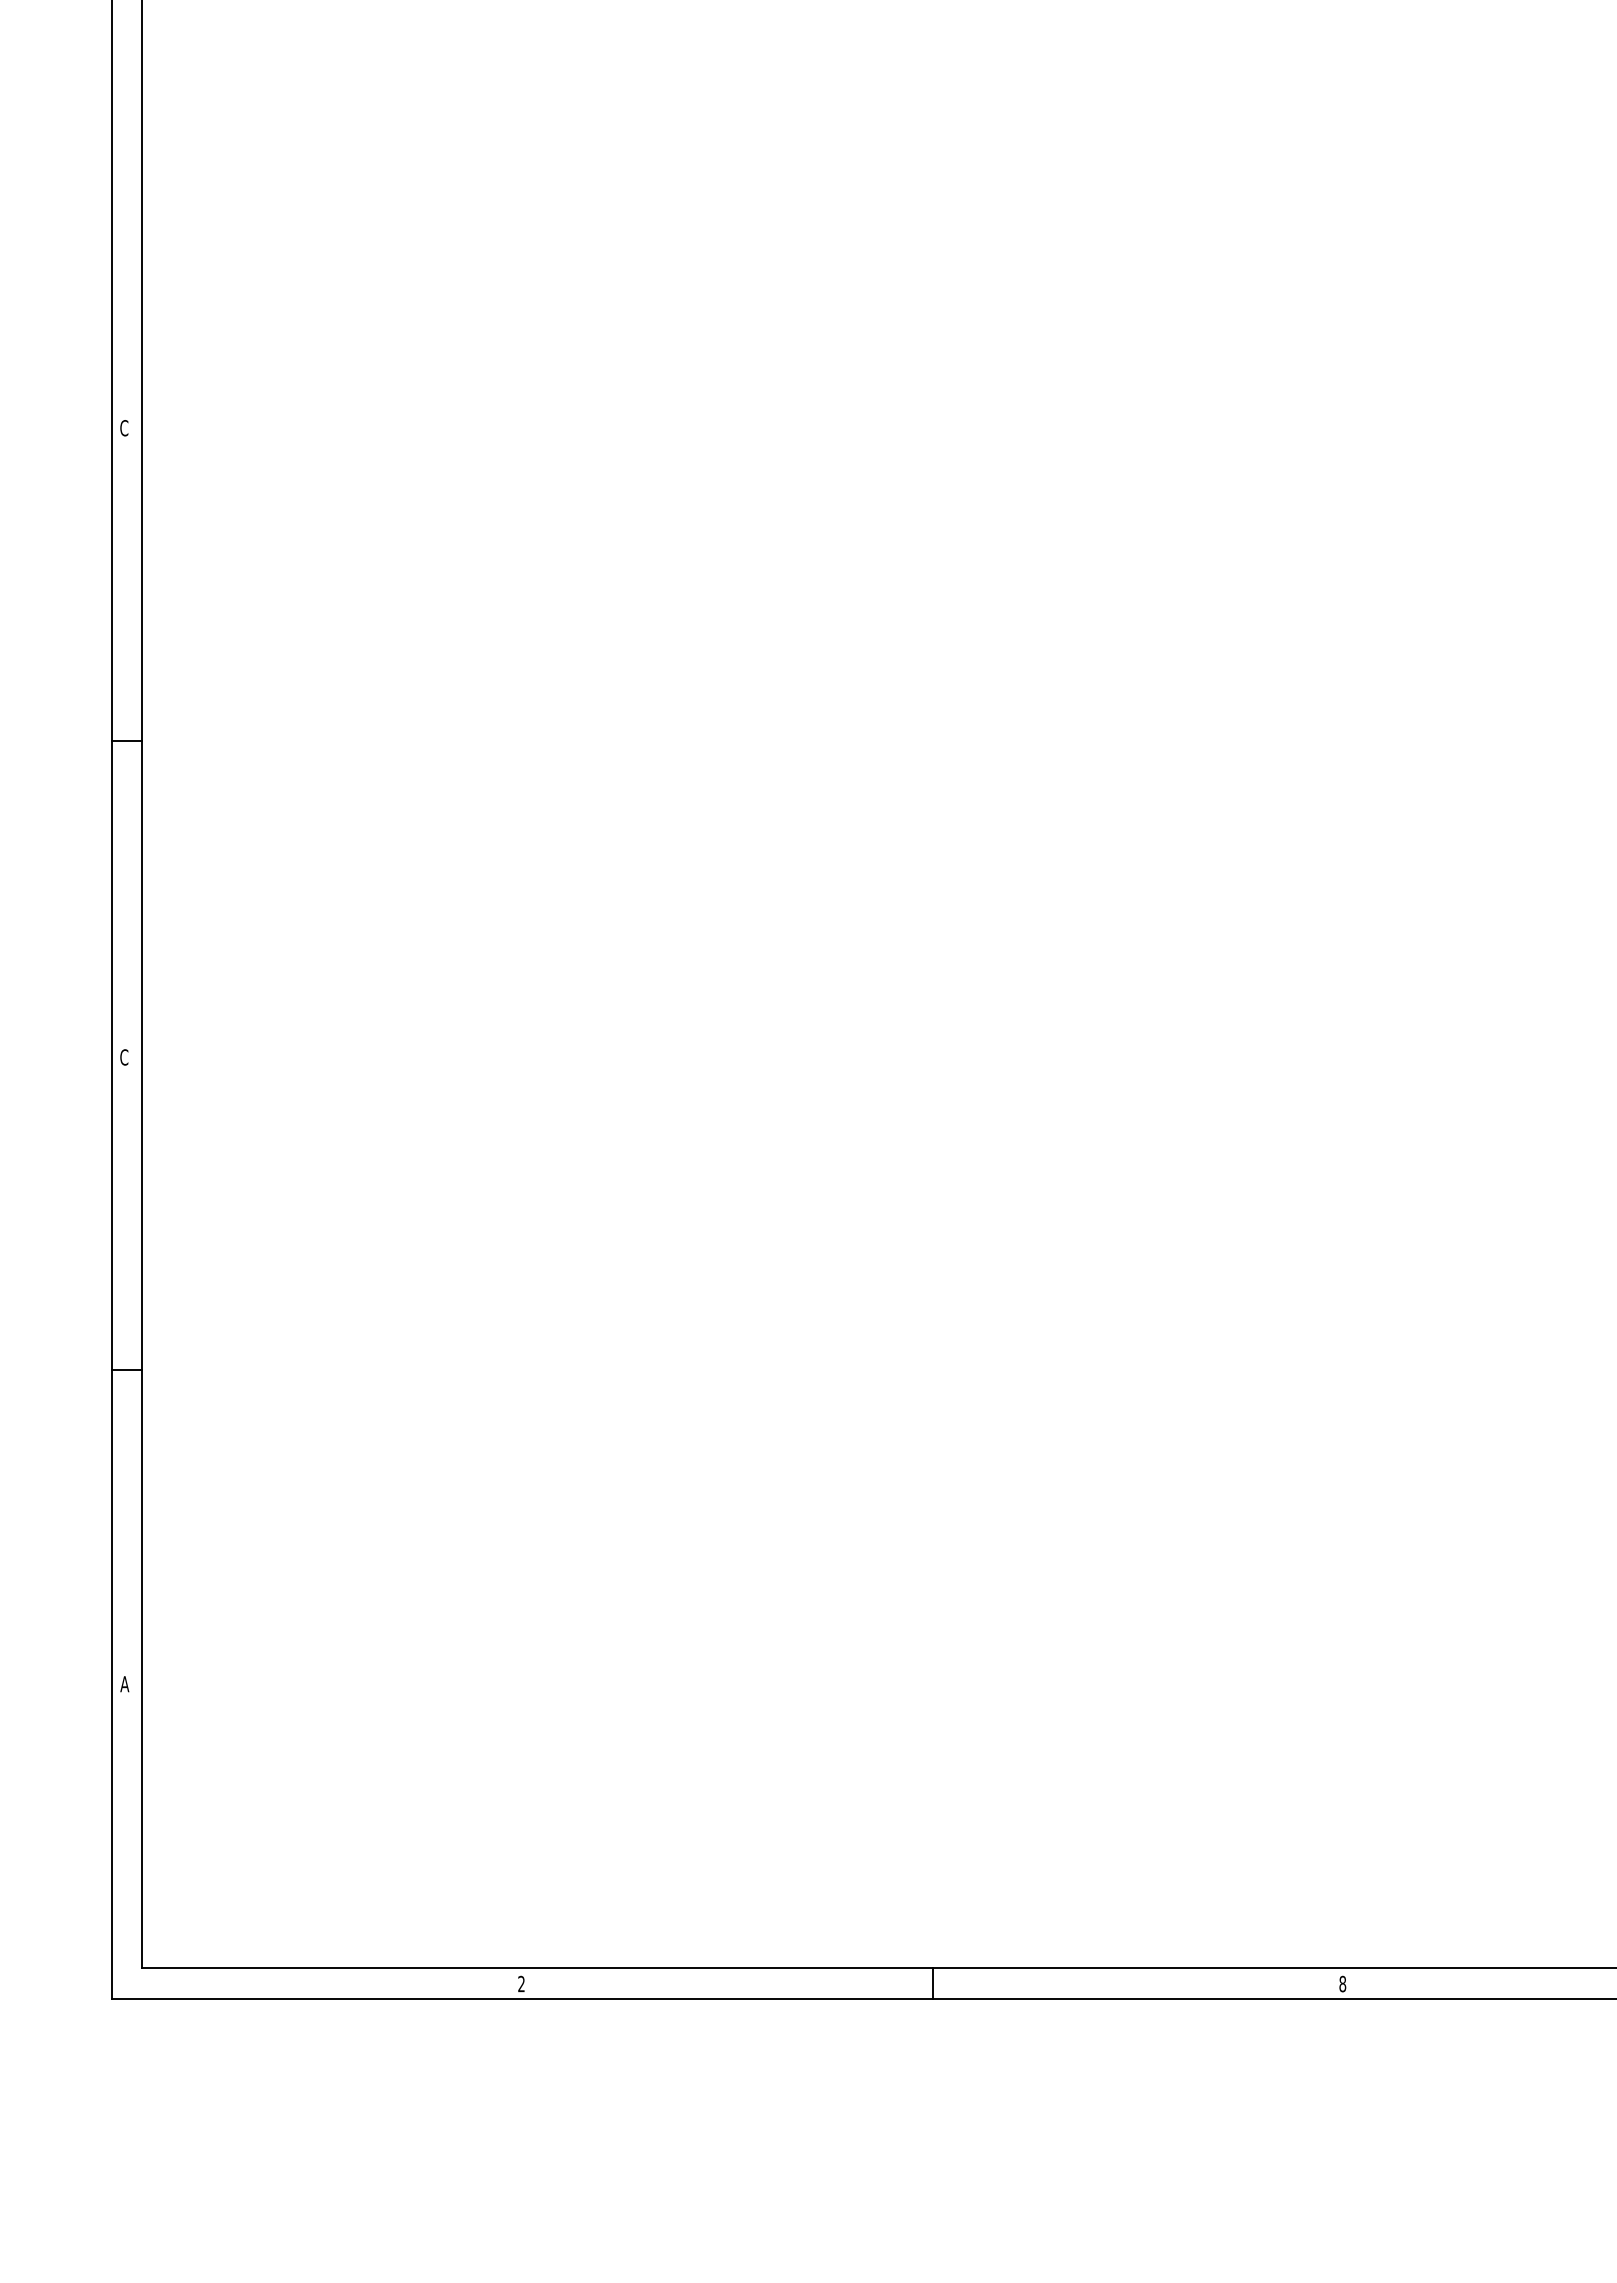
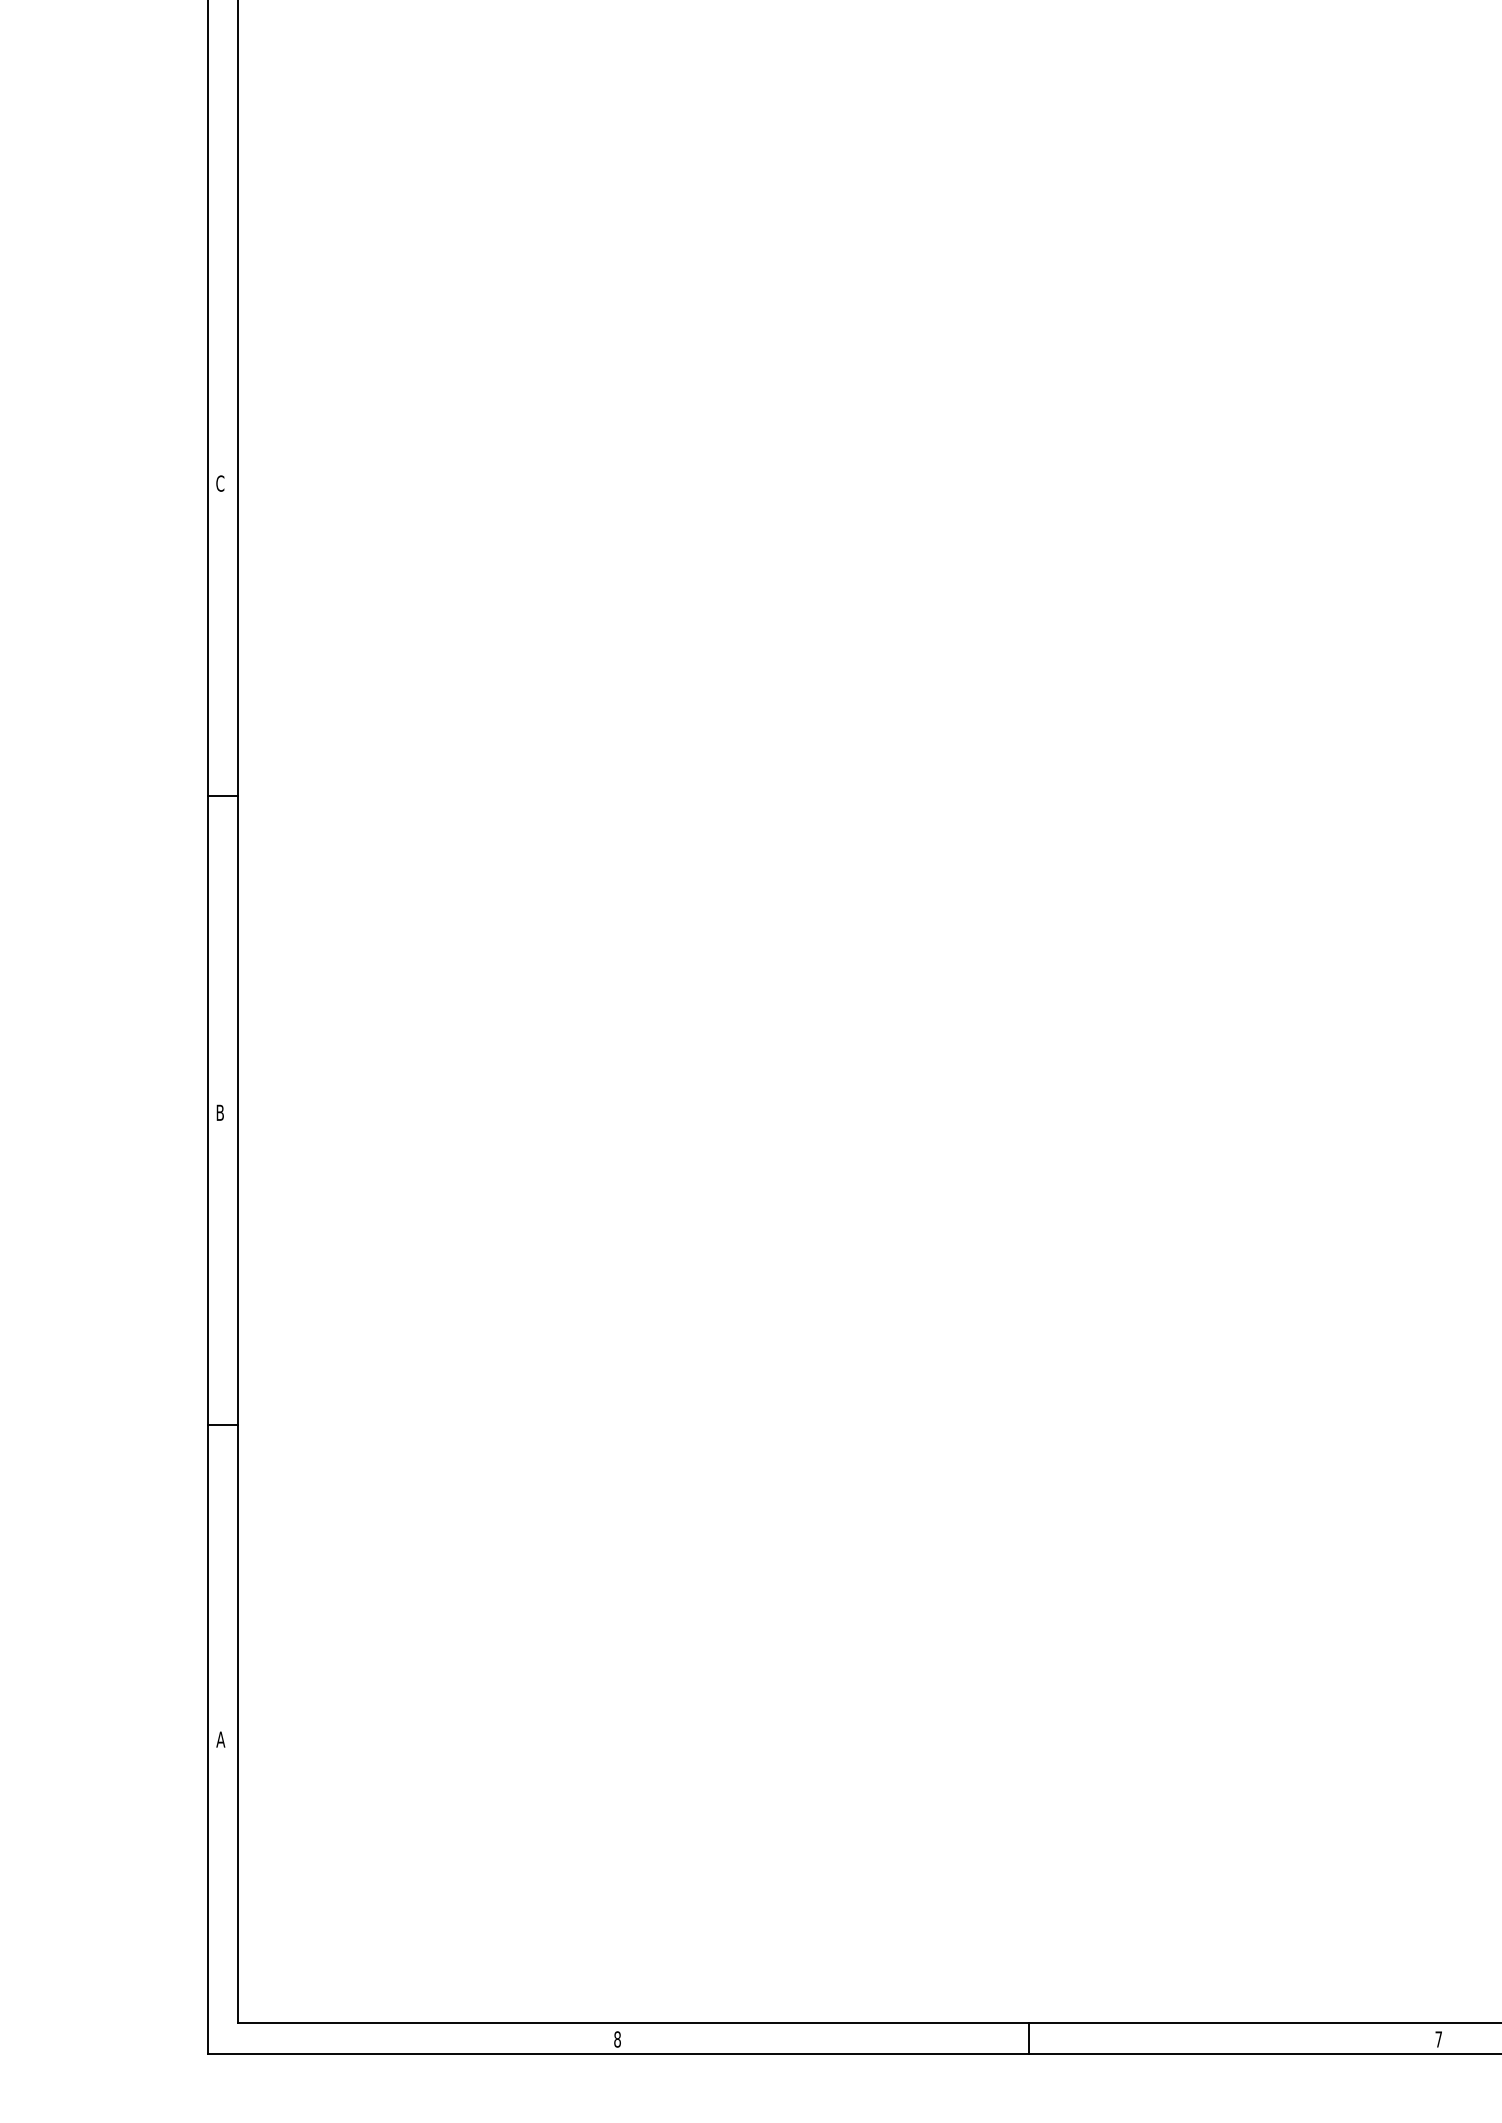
text: (124, 1057) -> (220, 1112), C -> B
text: (1342, 1983) -> (1438, 2038), 8 -> 7
text: (521, 1984) -> (617, 2039), 2 -> 8

